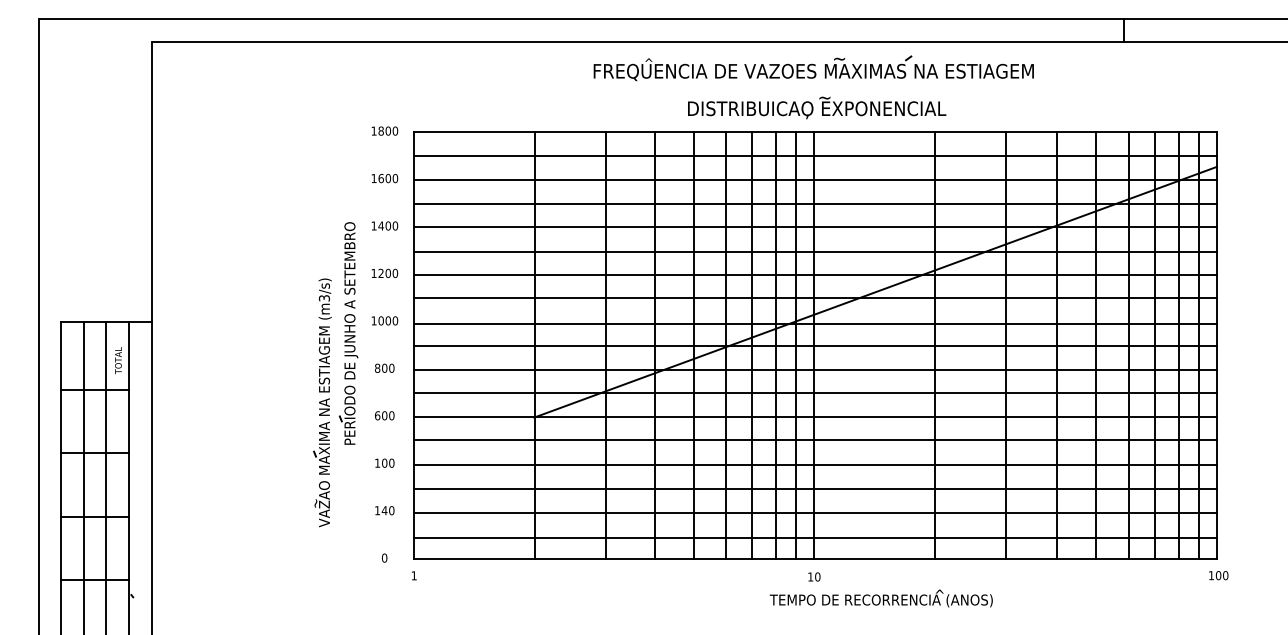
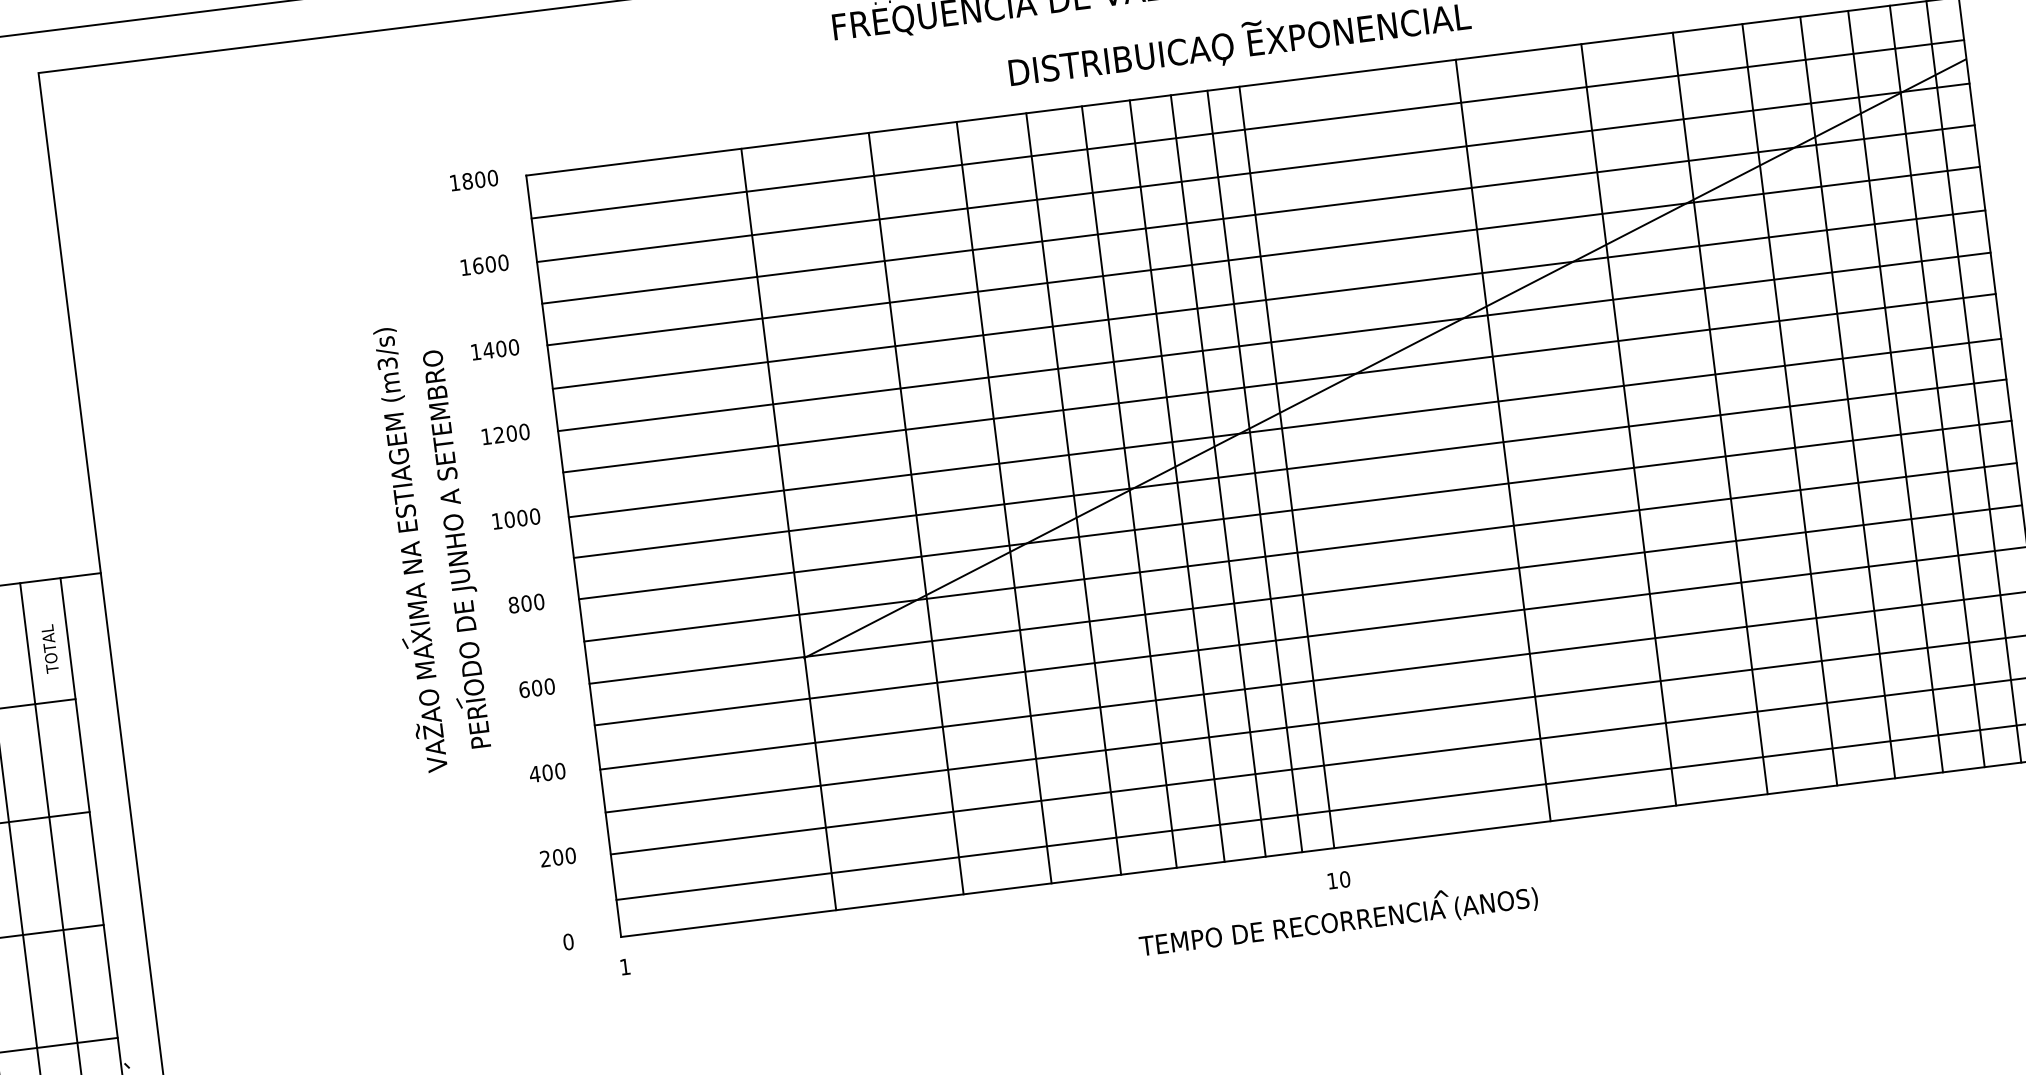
part: (322, 402) -> (407, 549), moved
text: (377, 462) -> (534, 773), 100 -> 400
text: (380, 510) -> (550, 857), 140 -> 200
text: (880, 598) -> (1336, 919), moved

